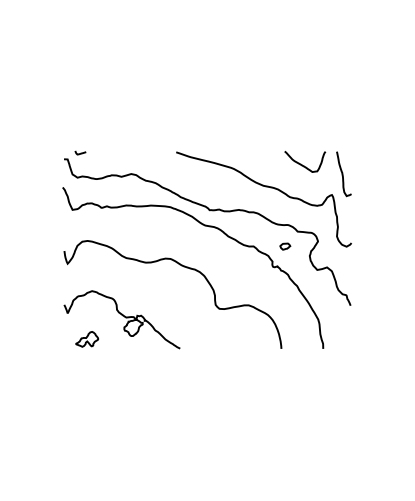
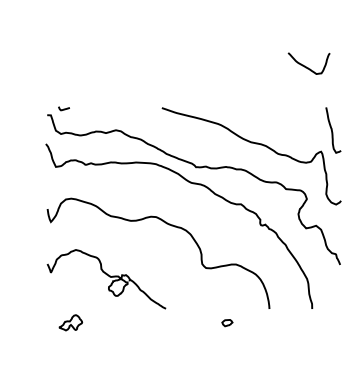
curve: (304, 165) -> (308, 67), moved
part: (285, 246) -> (227, 322), moved
part: (87, 339) -> (71, 322), moved

